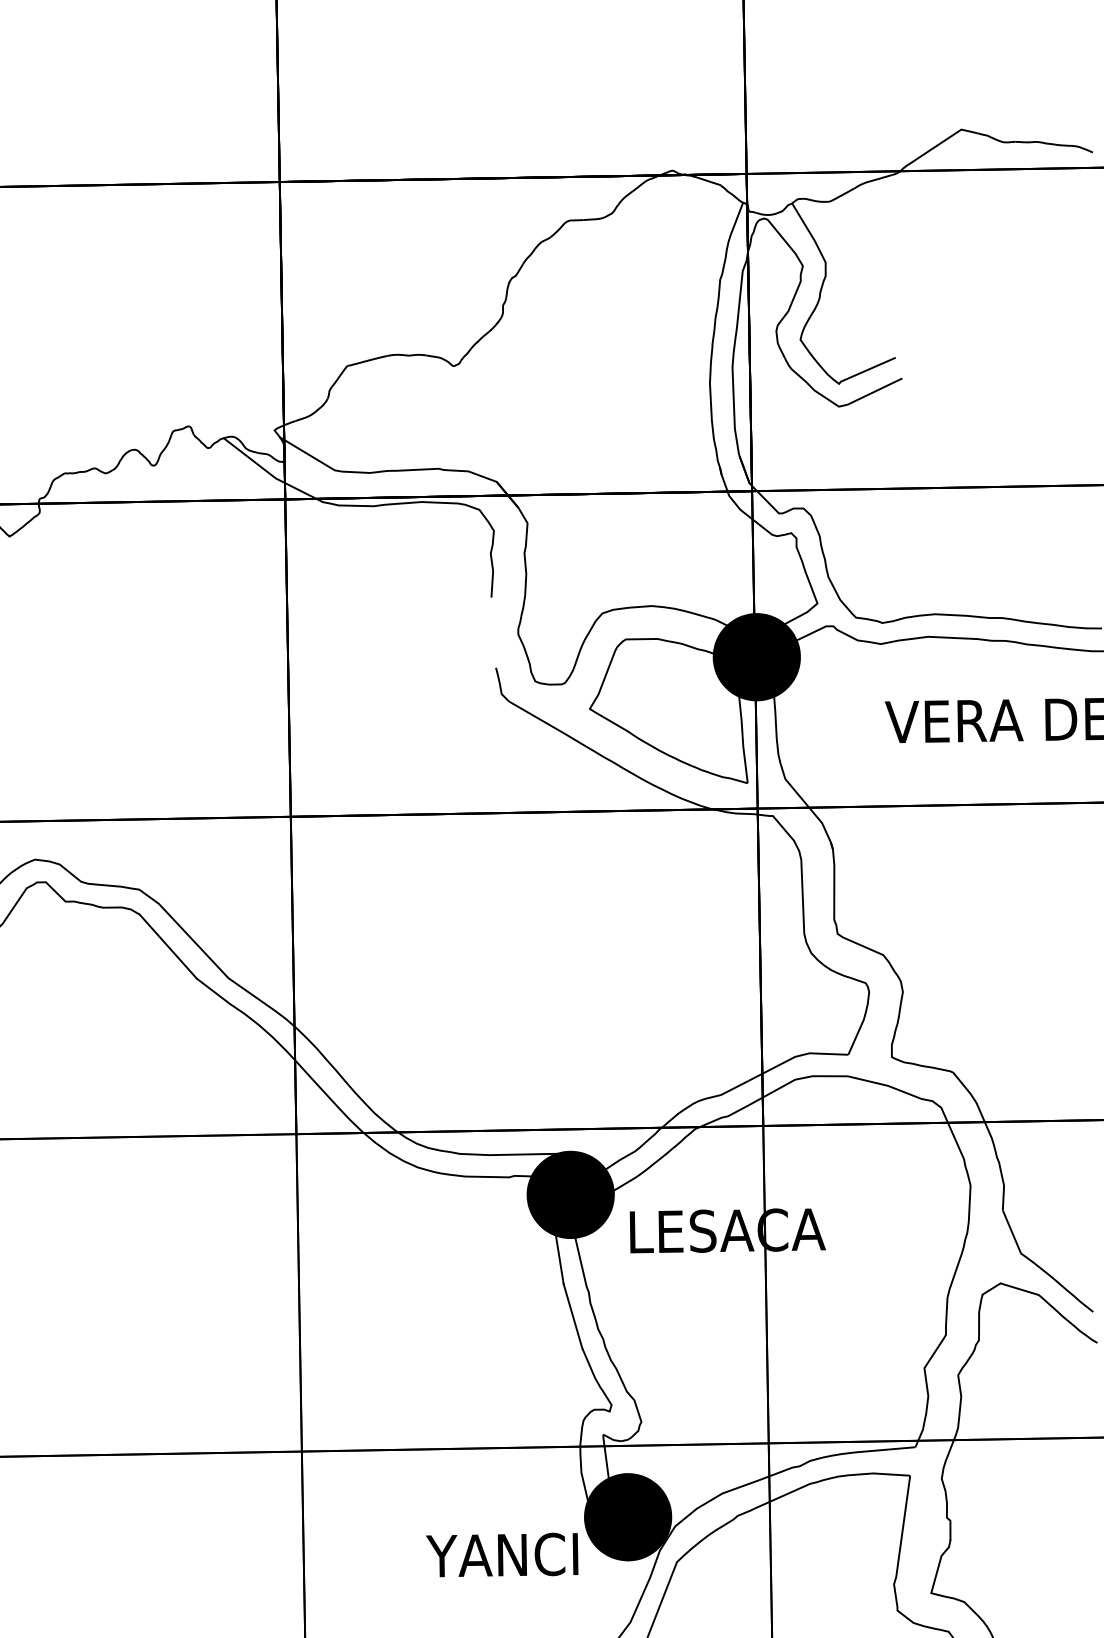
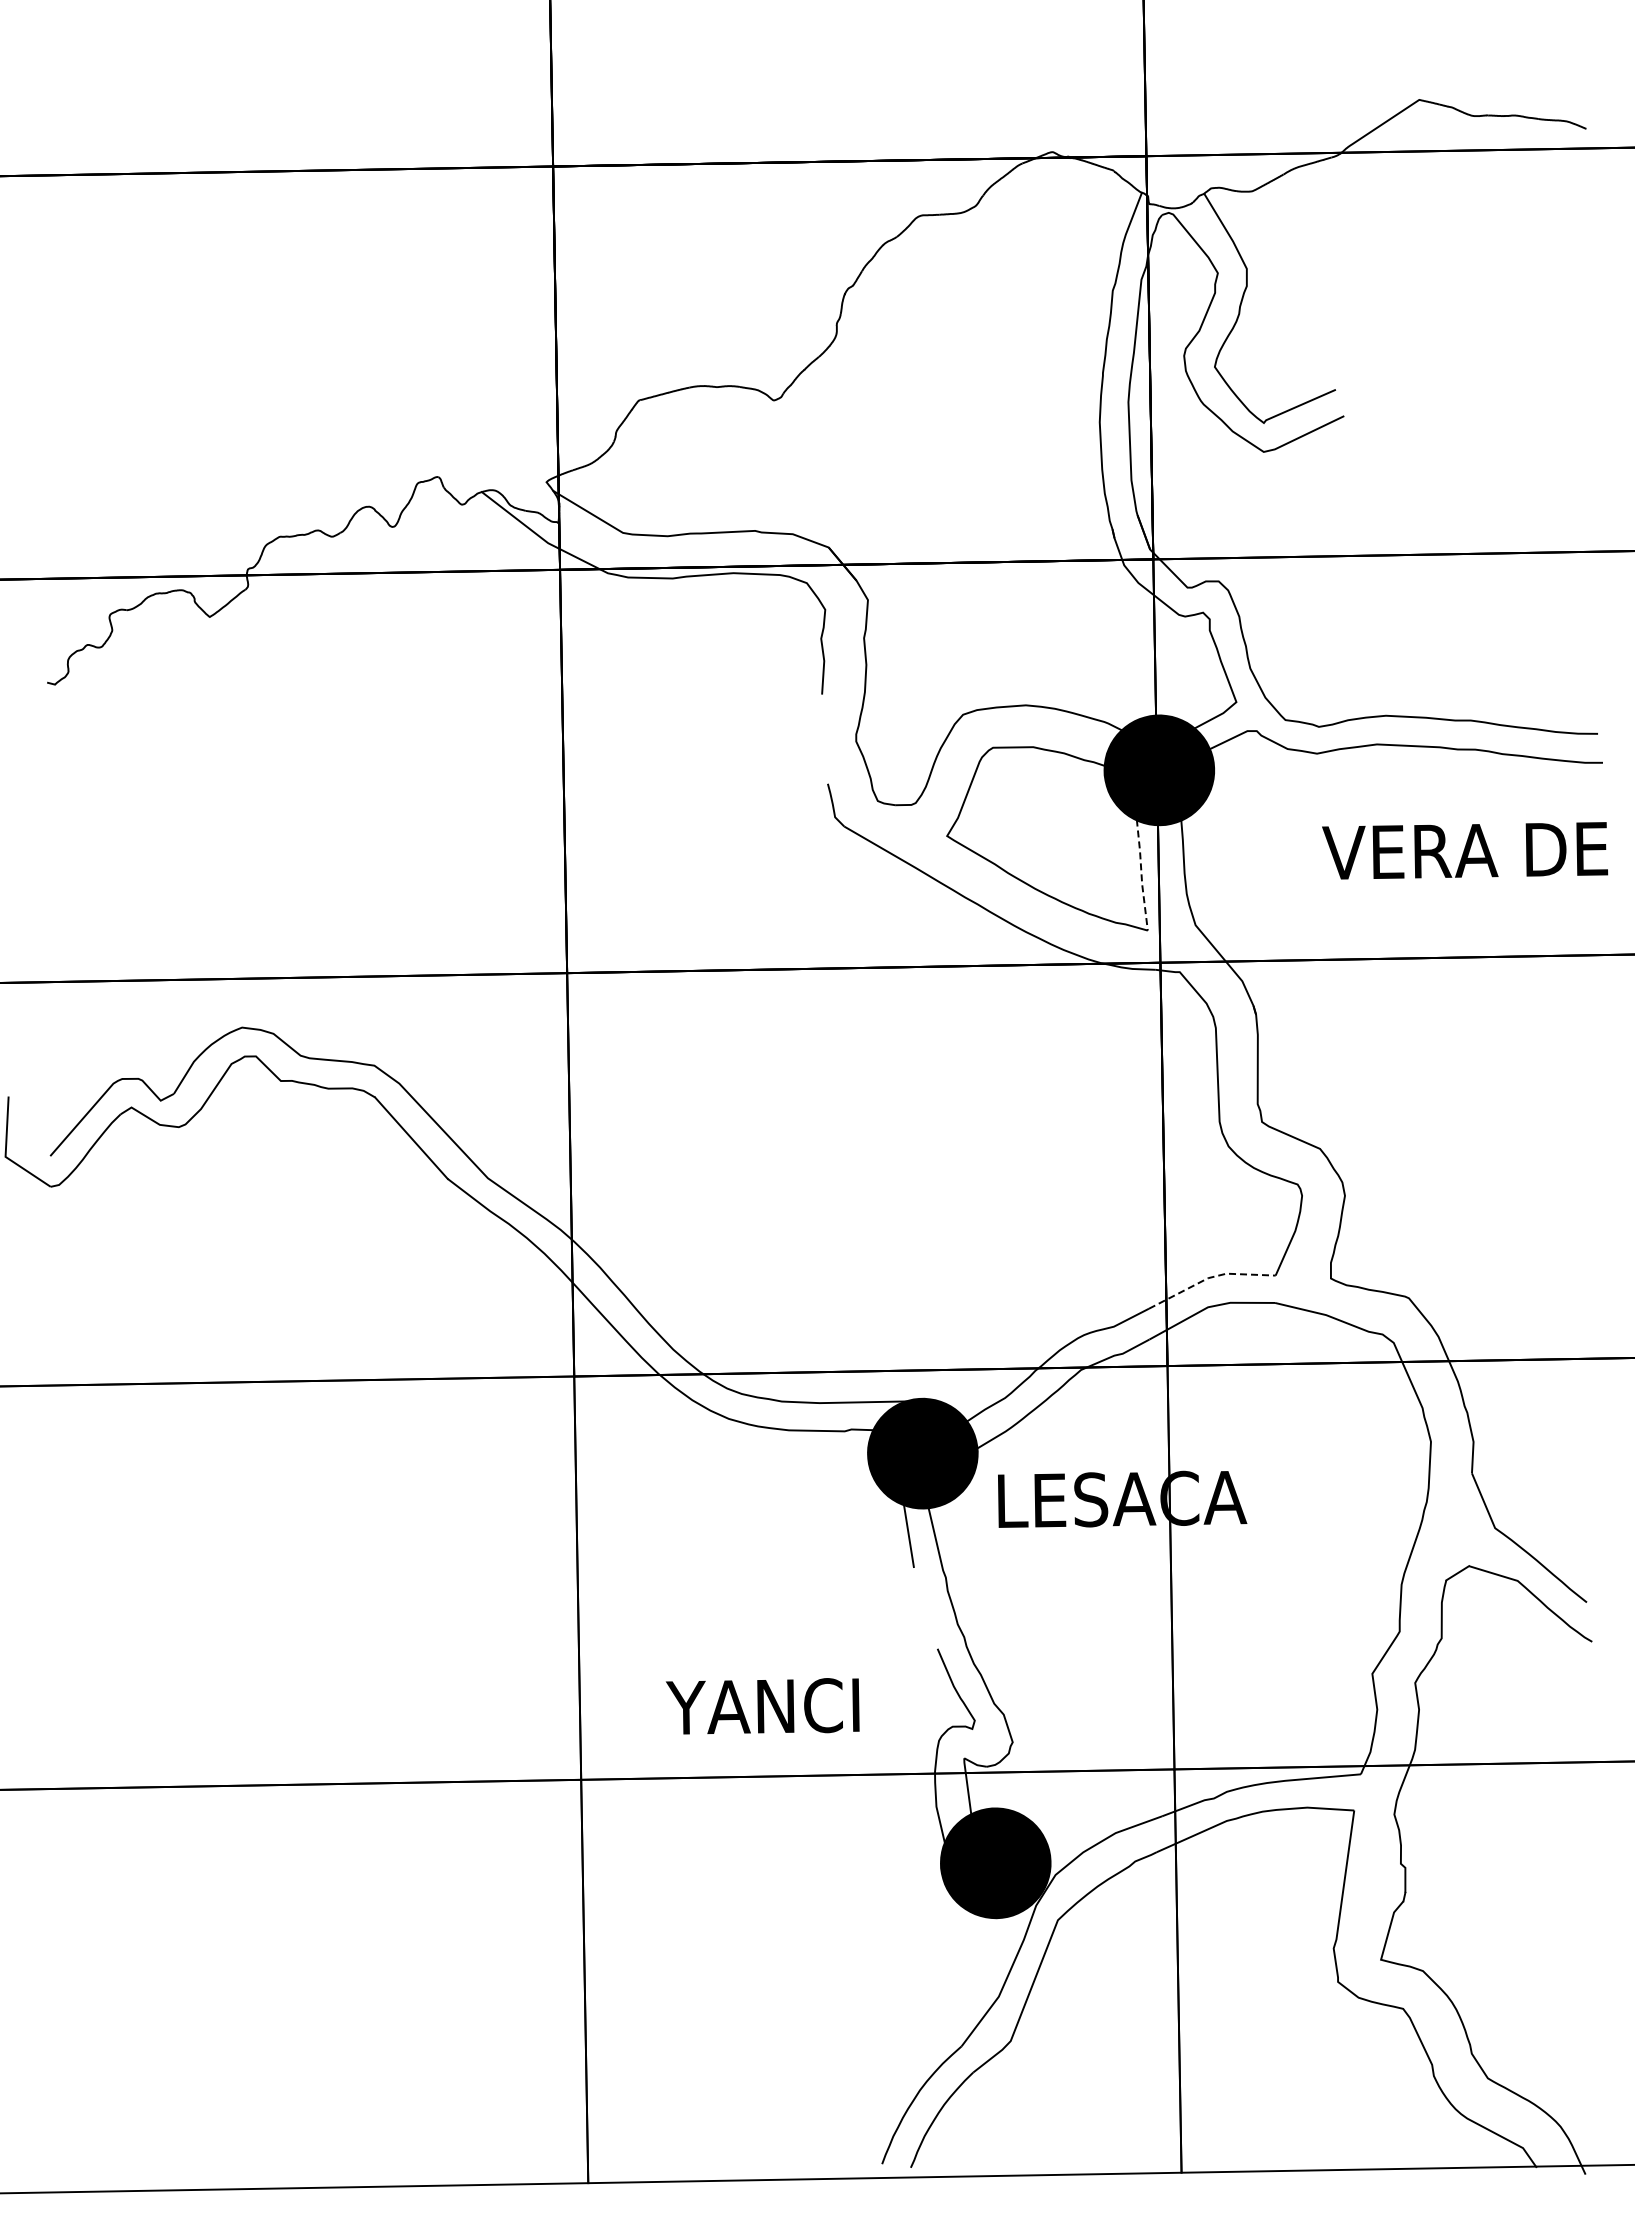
line: (742, 739) -> (1141, 875), solid -> dashed
line: (796, 1056) -> (1209, 1277), solid -> dashed
line: (572, 1315) -> (925, 1607), removed
text: (502, 1555) -> (762, 1706), moved

